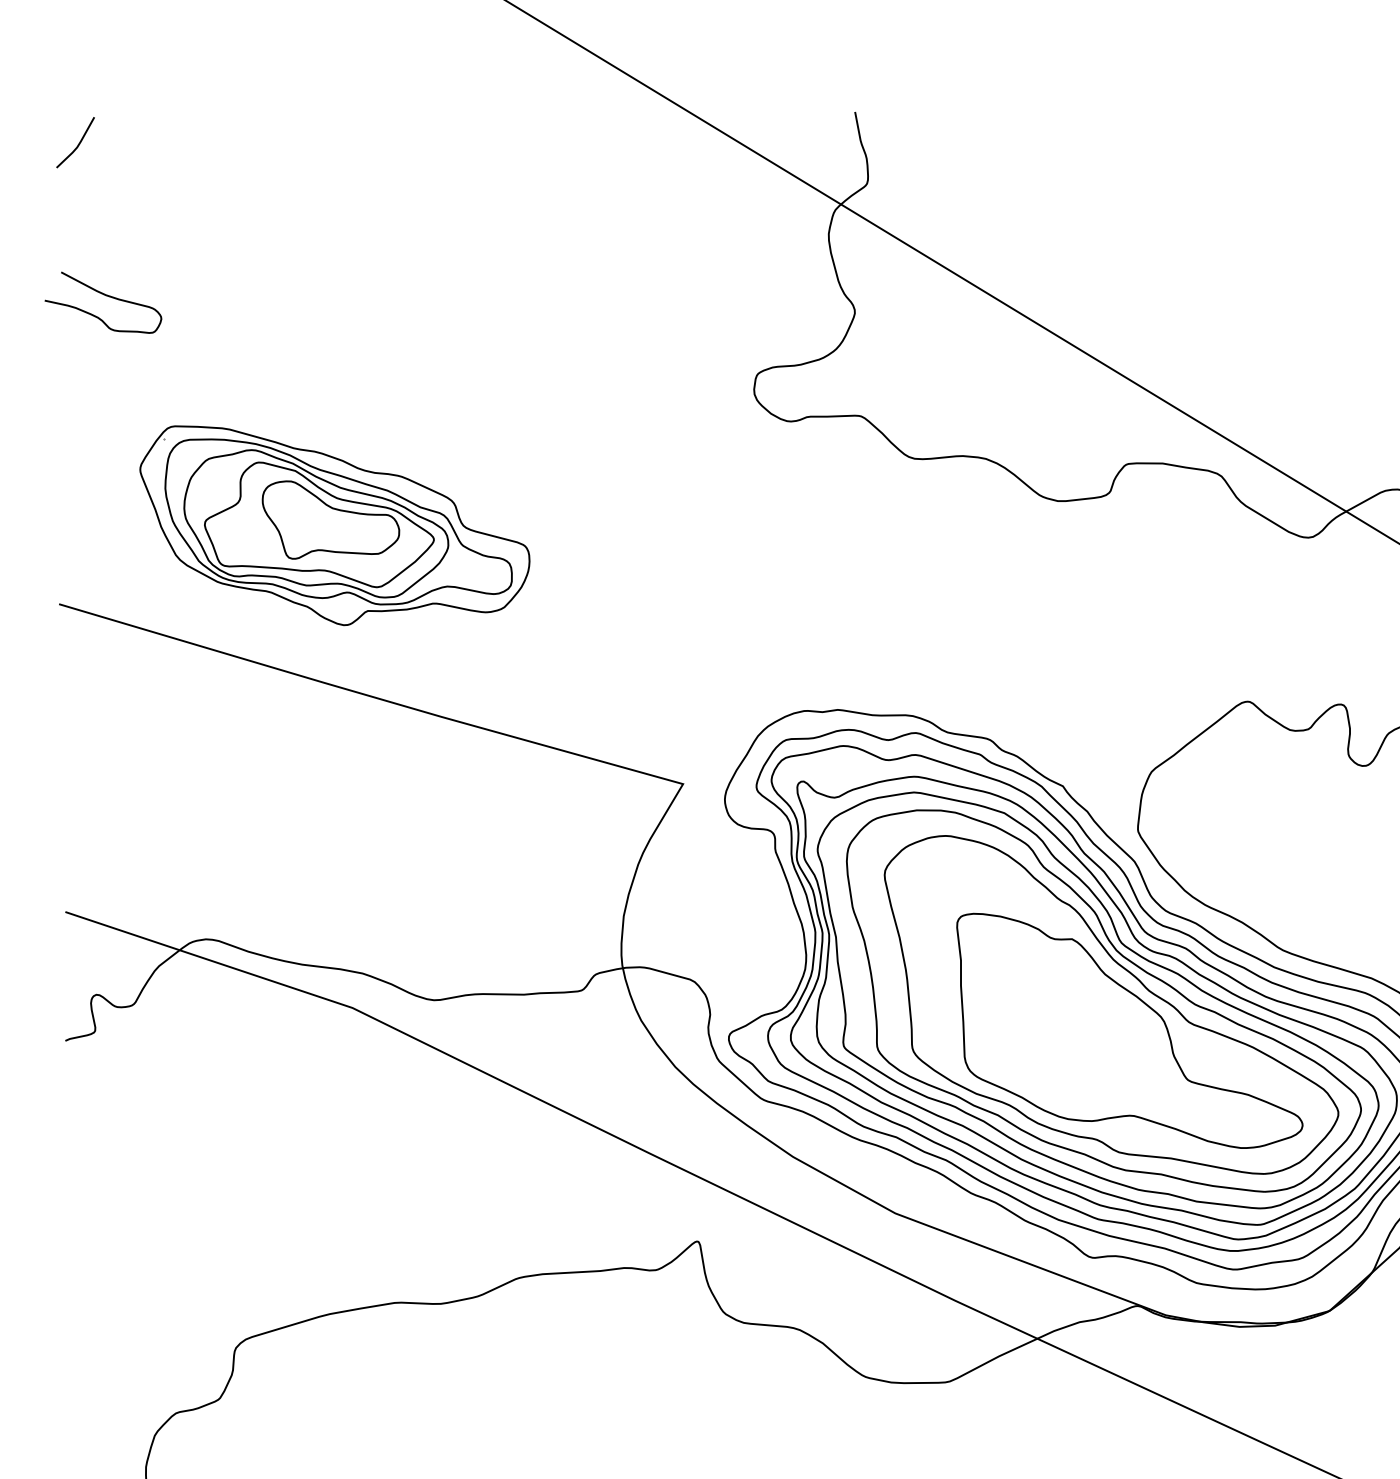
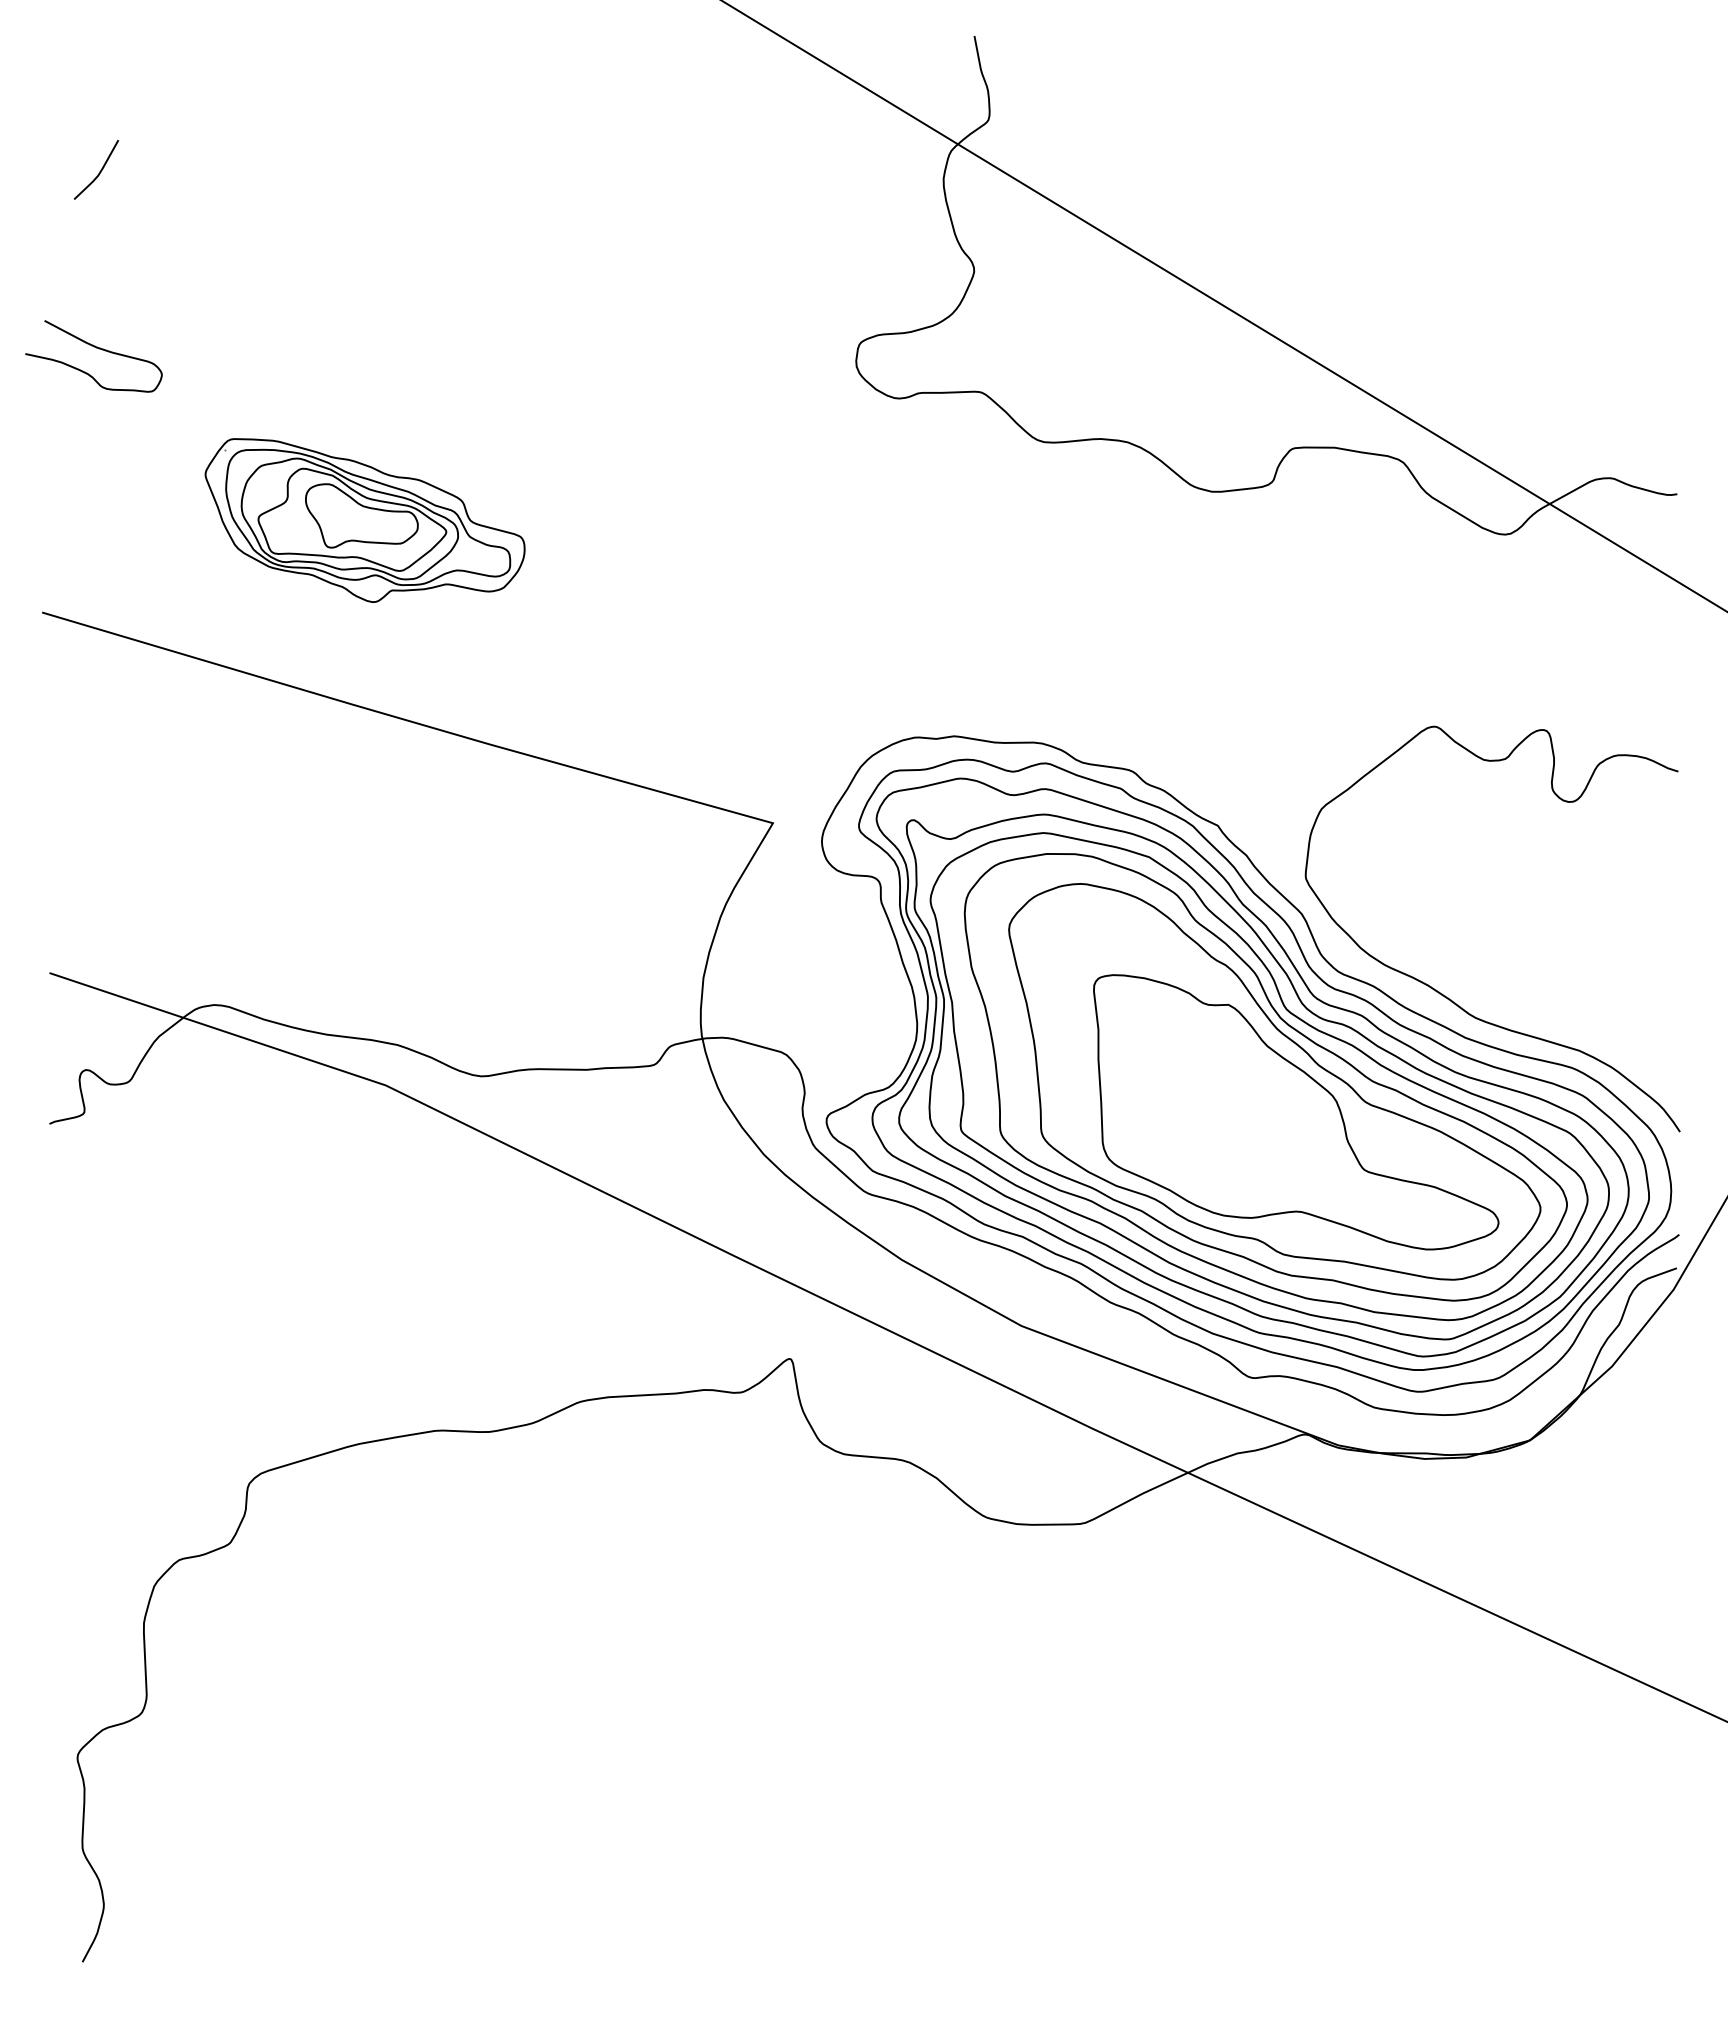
line: (78, 144) -> (99, 171), moved
curve: (105, 295) -> (96, 348), moved
part: (334, 525) -> (364, 520), size x0.7

